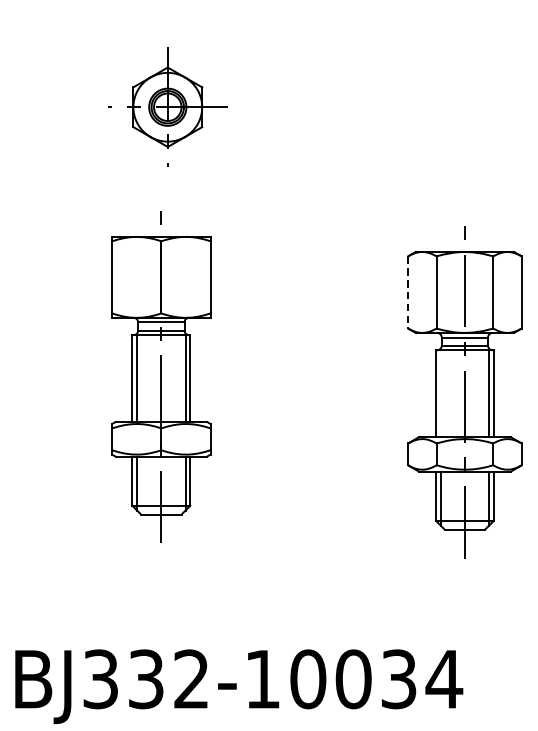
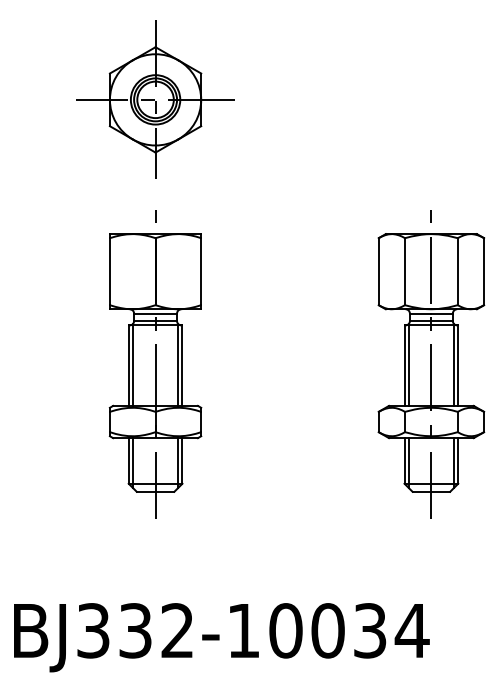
part: (167, 106) -> (155, 99), size x1.43
line: (407, 292) -> (378, 271), dashed -> solid
part: (161, 377) -> (155, 364), moved
line: (440, 392) -> (408, 364), added

